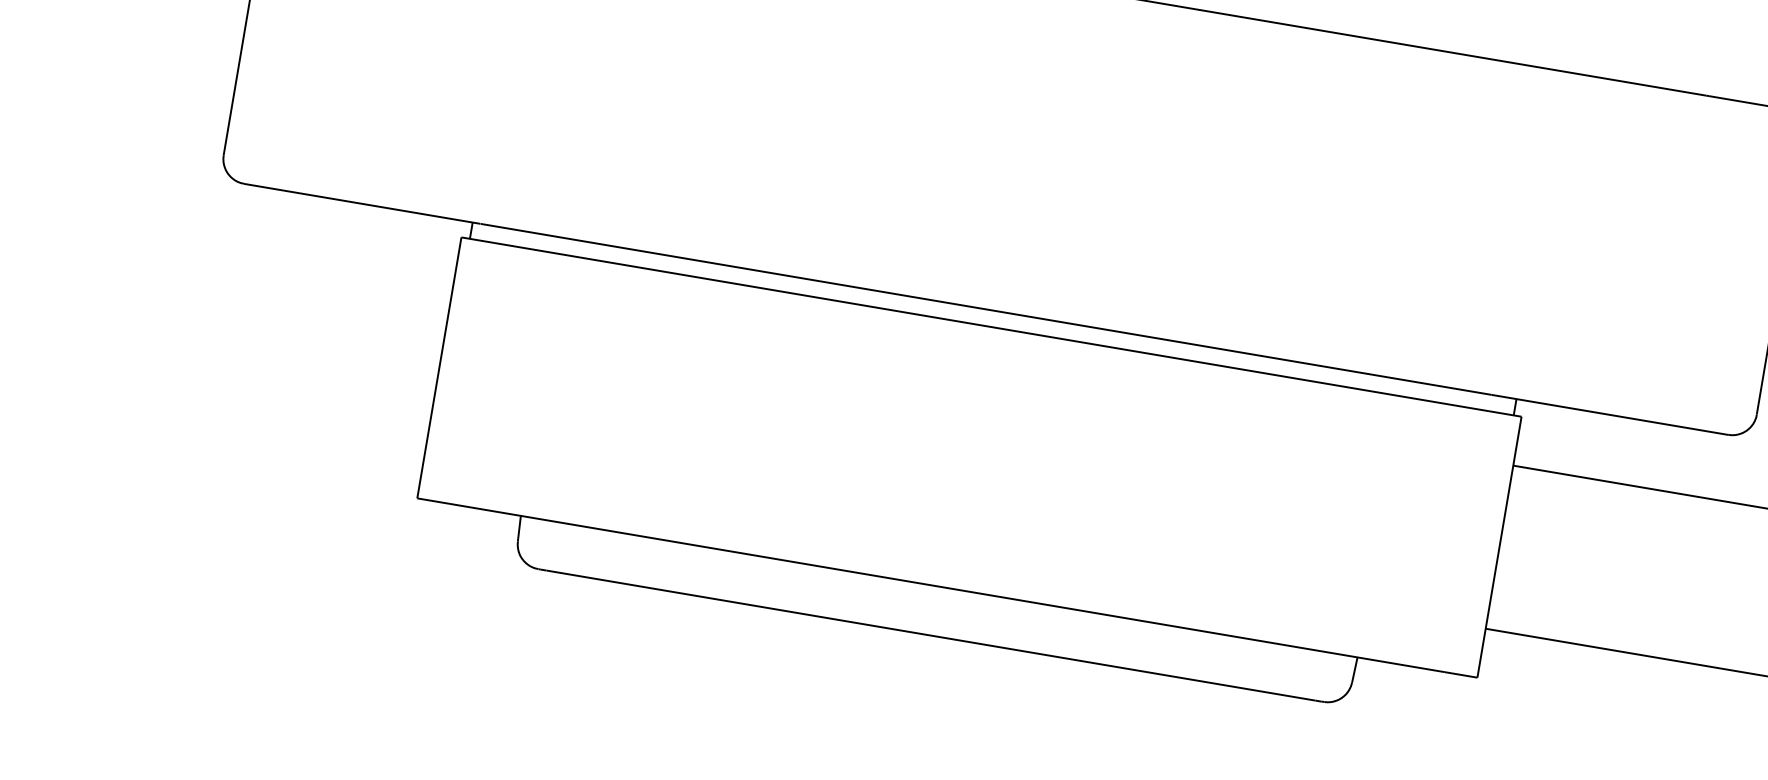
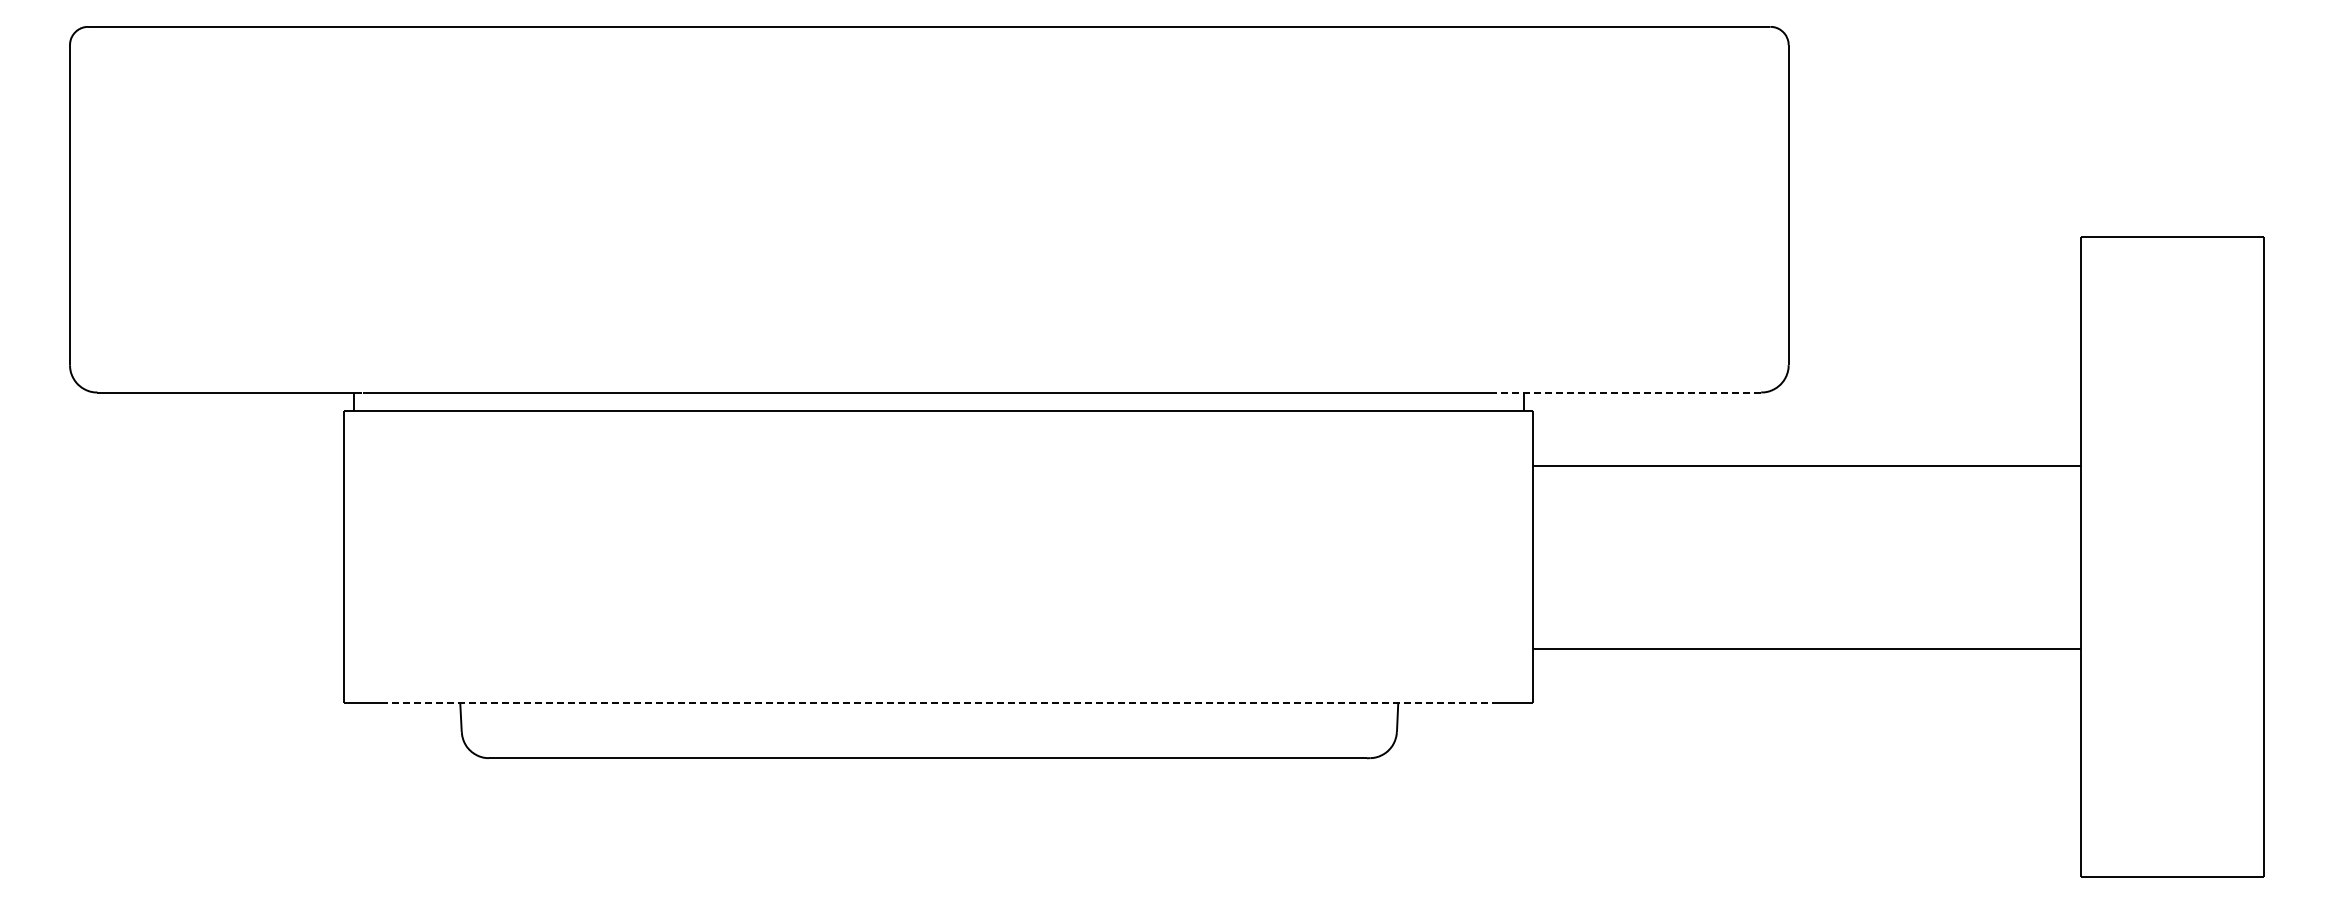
line: (1609, 414) -> (1628, 392), solid -> dashed
line: (947, 588) -> (938, 703), solid -> dashed

